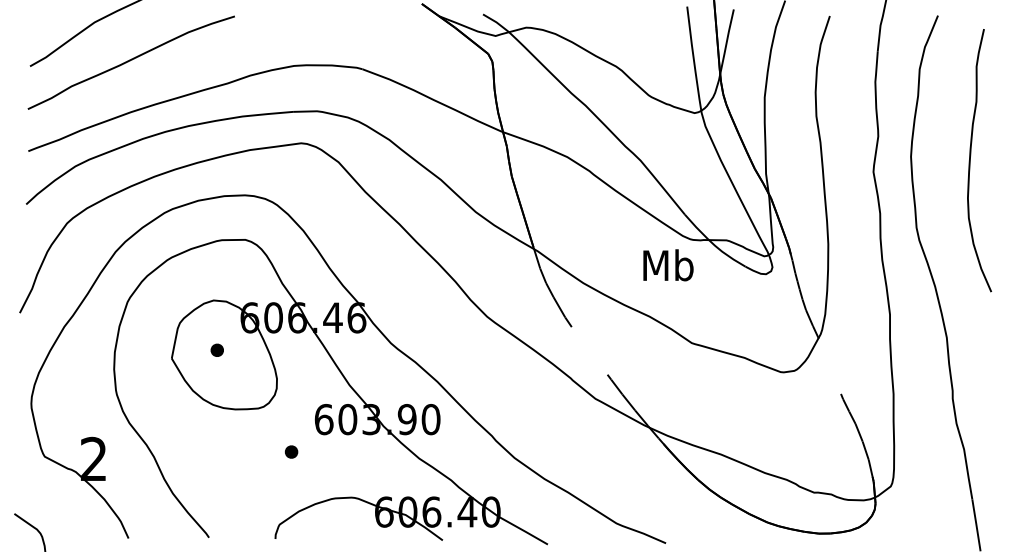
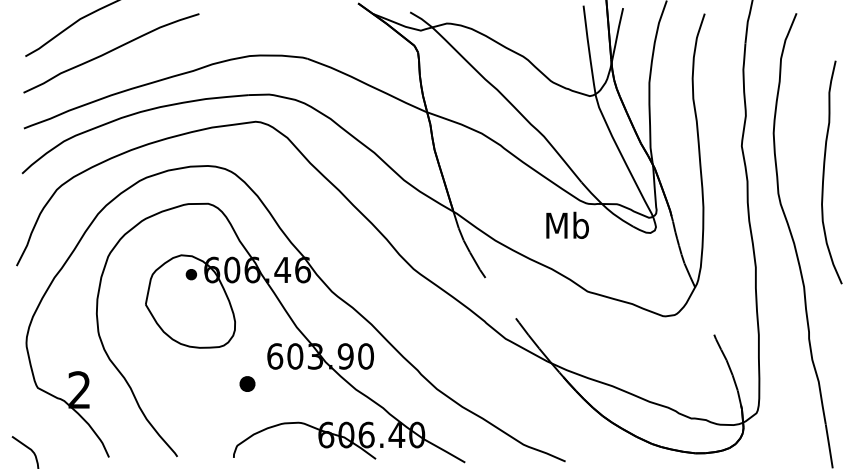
curve: (970, 160) -> (824, 172), moved
part: (216, 350) -> (190, 274), moved
part: (291, 451) -> (247, 383), size x1.4

